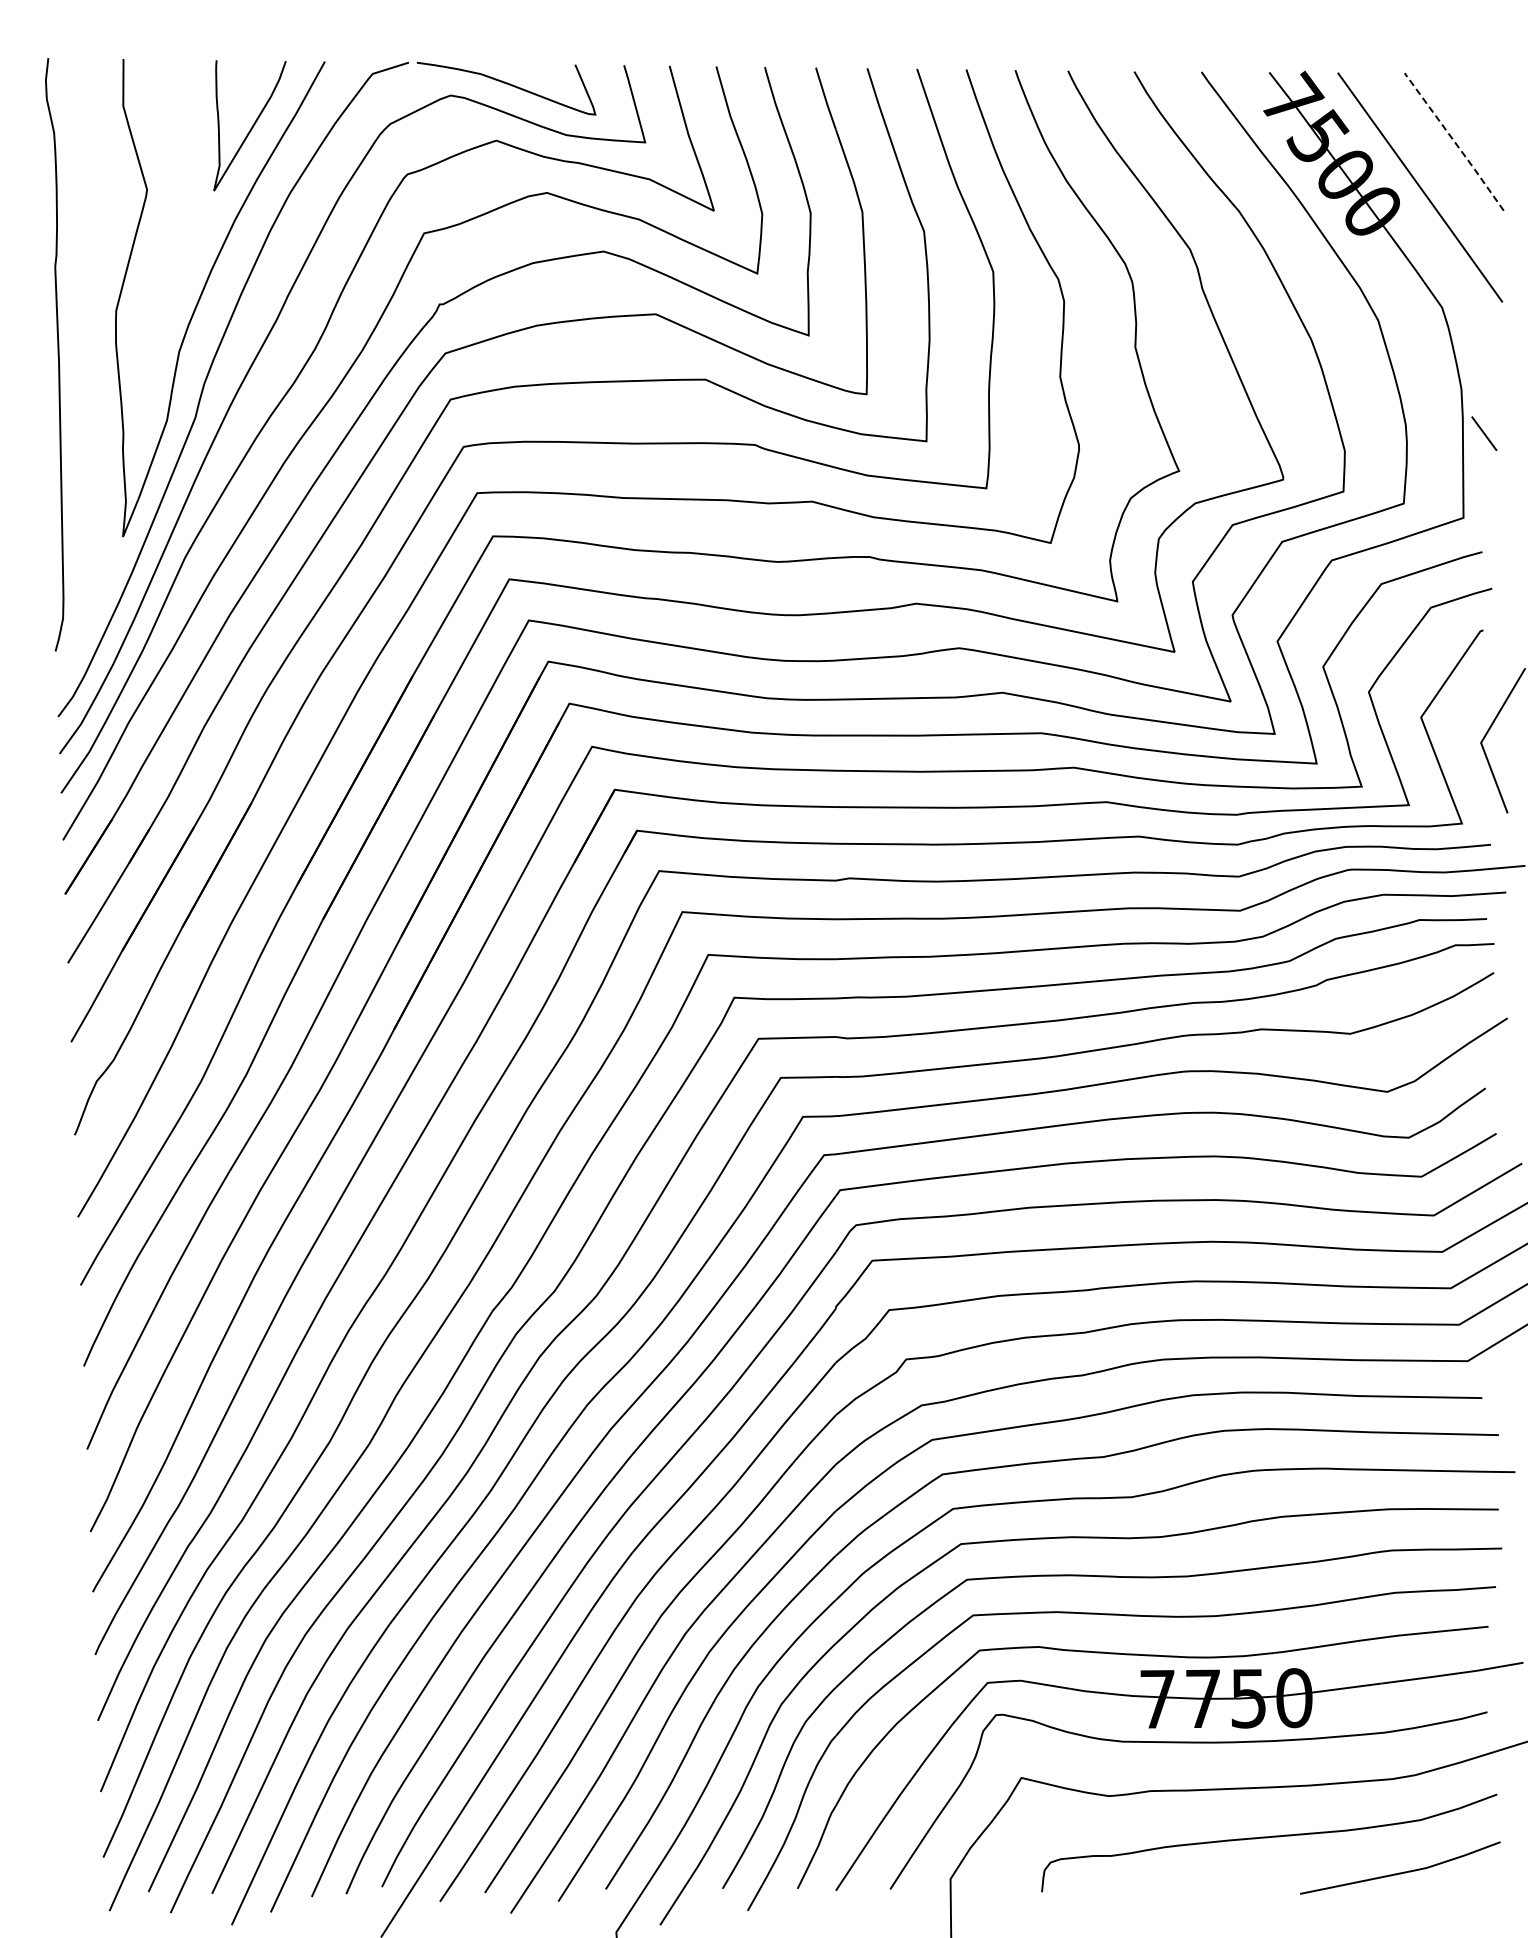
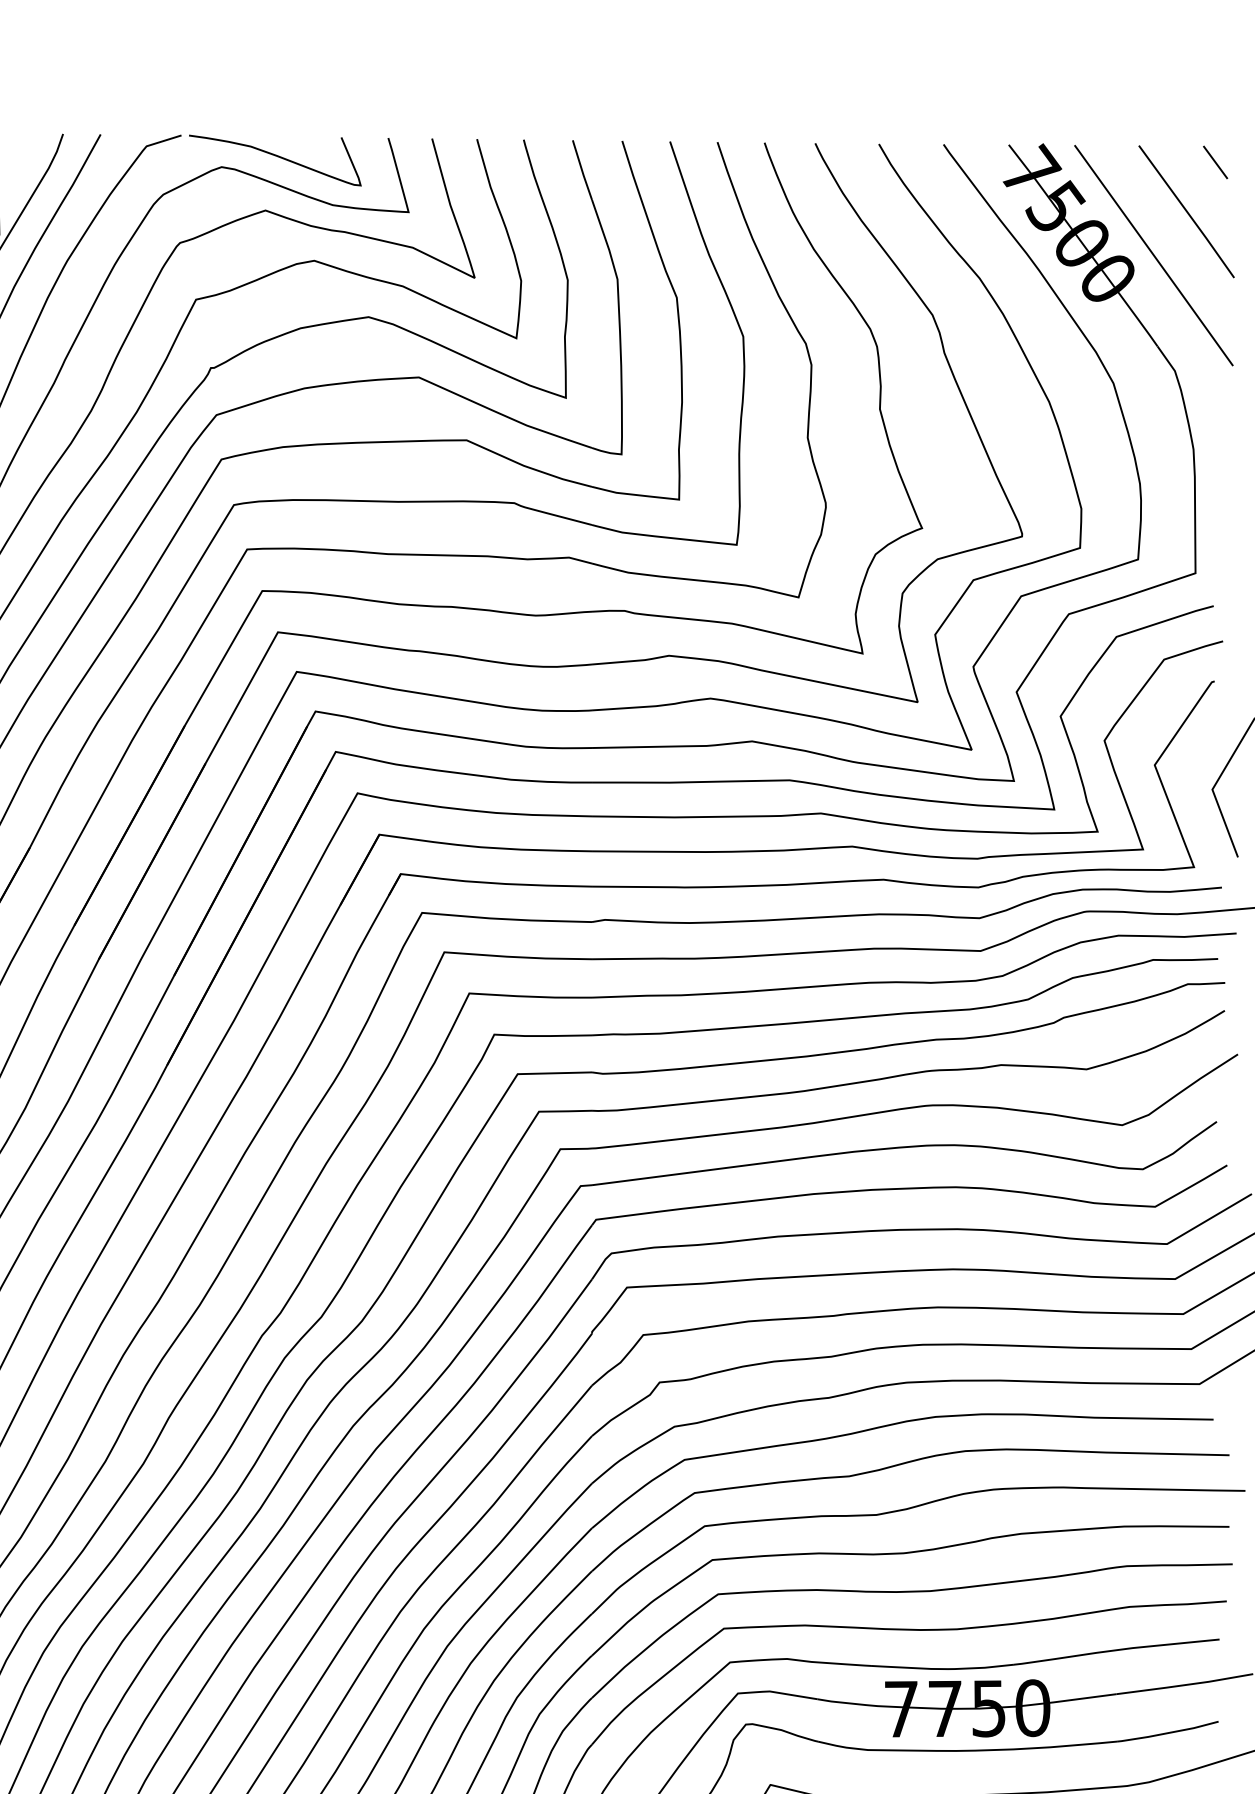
line: (1454, 141) -> (1186, 211), dashed -> solid
line: (1484, 433) -> (1215, 162), moved

